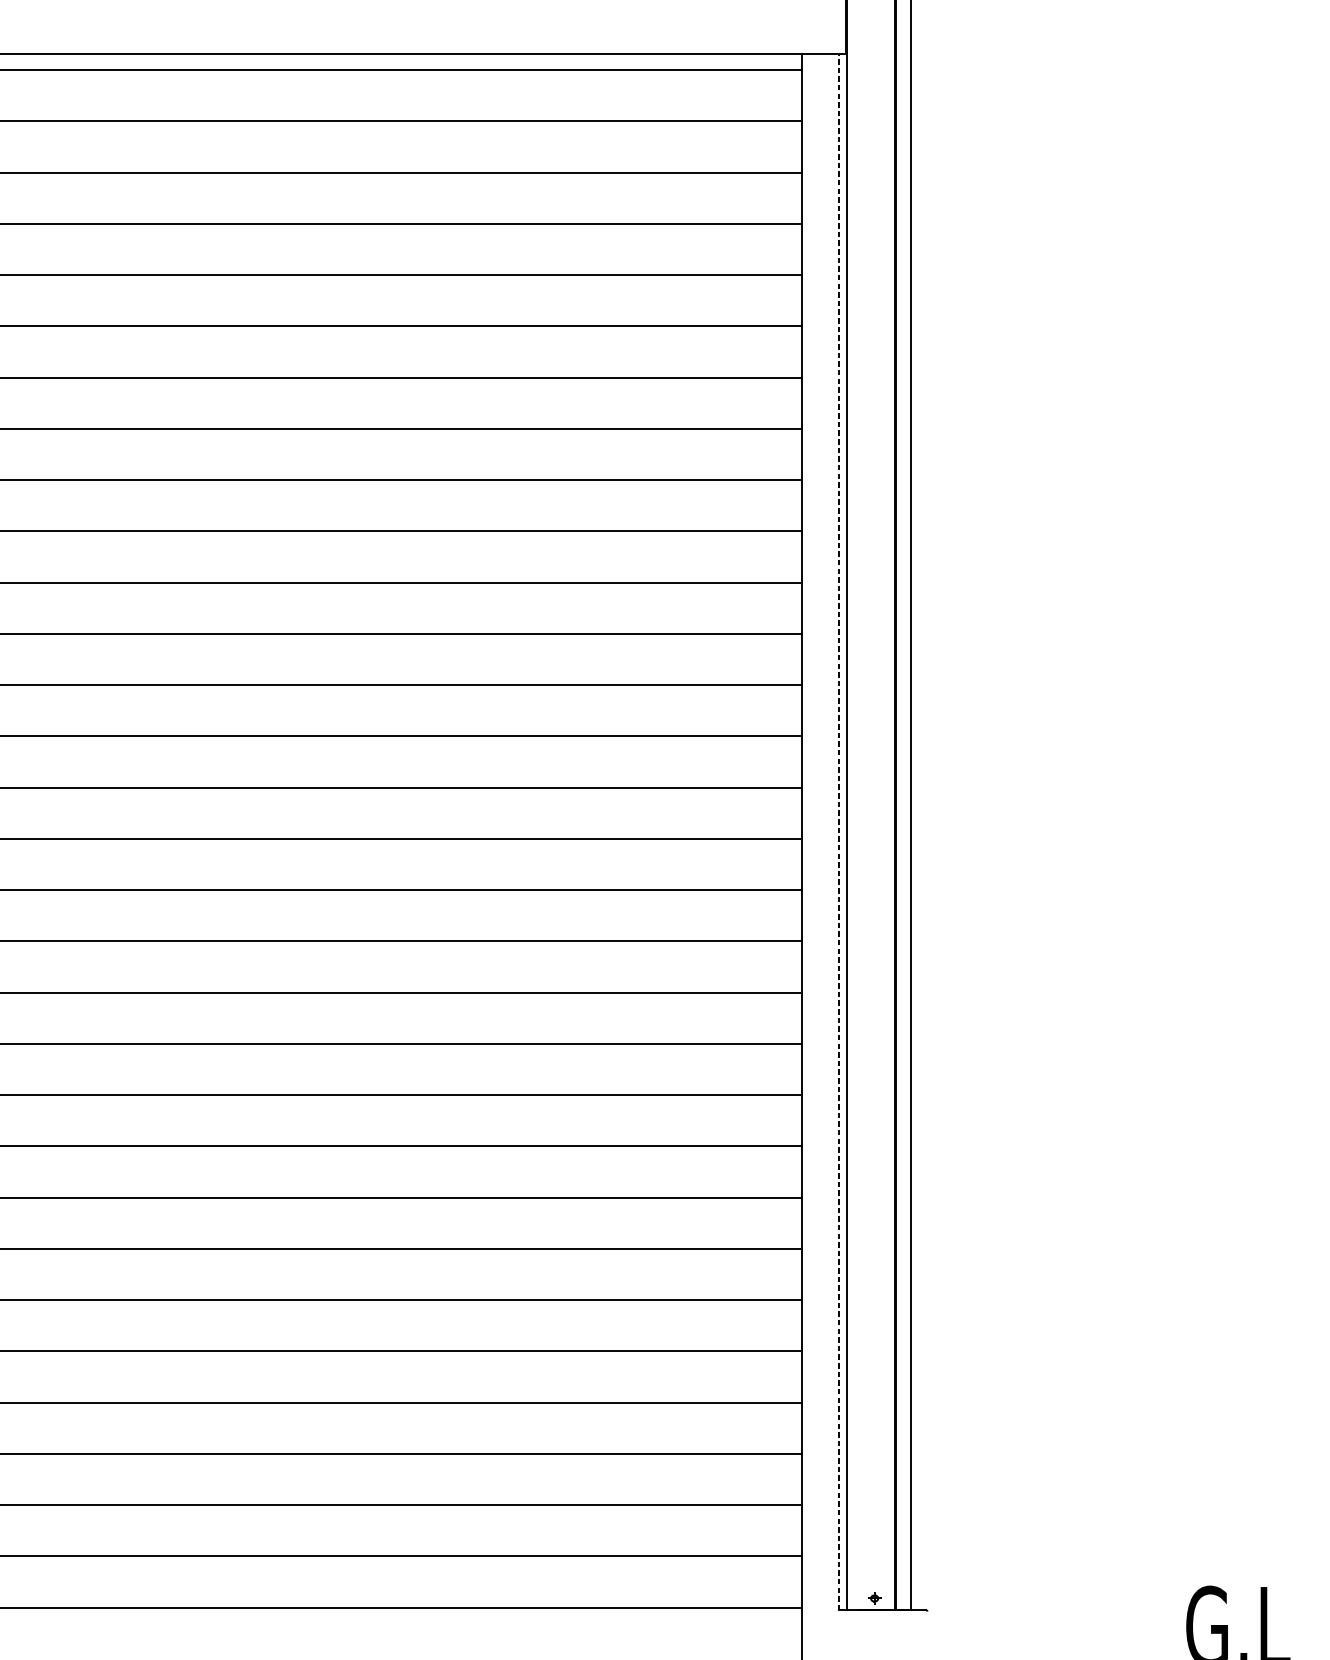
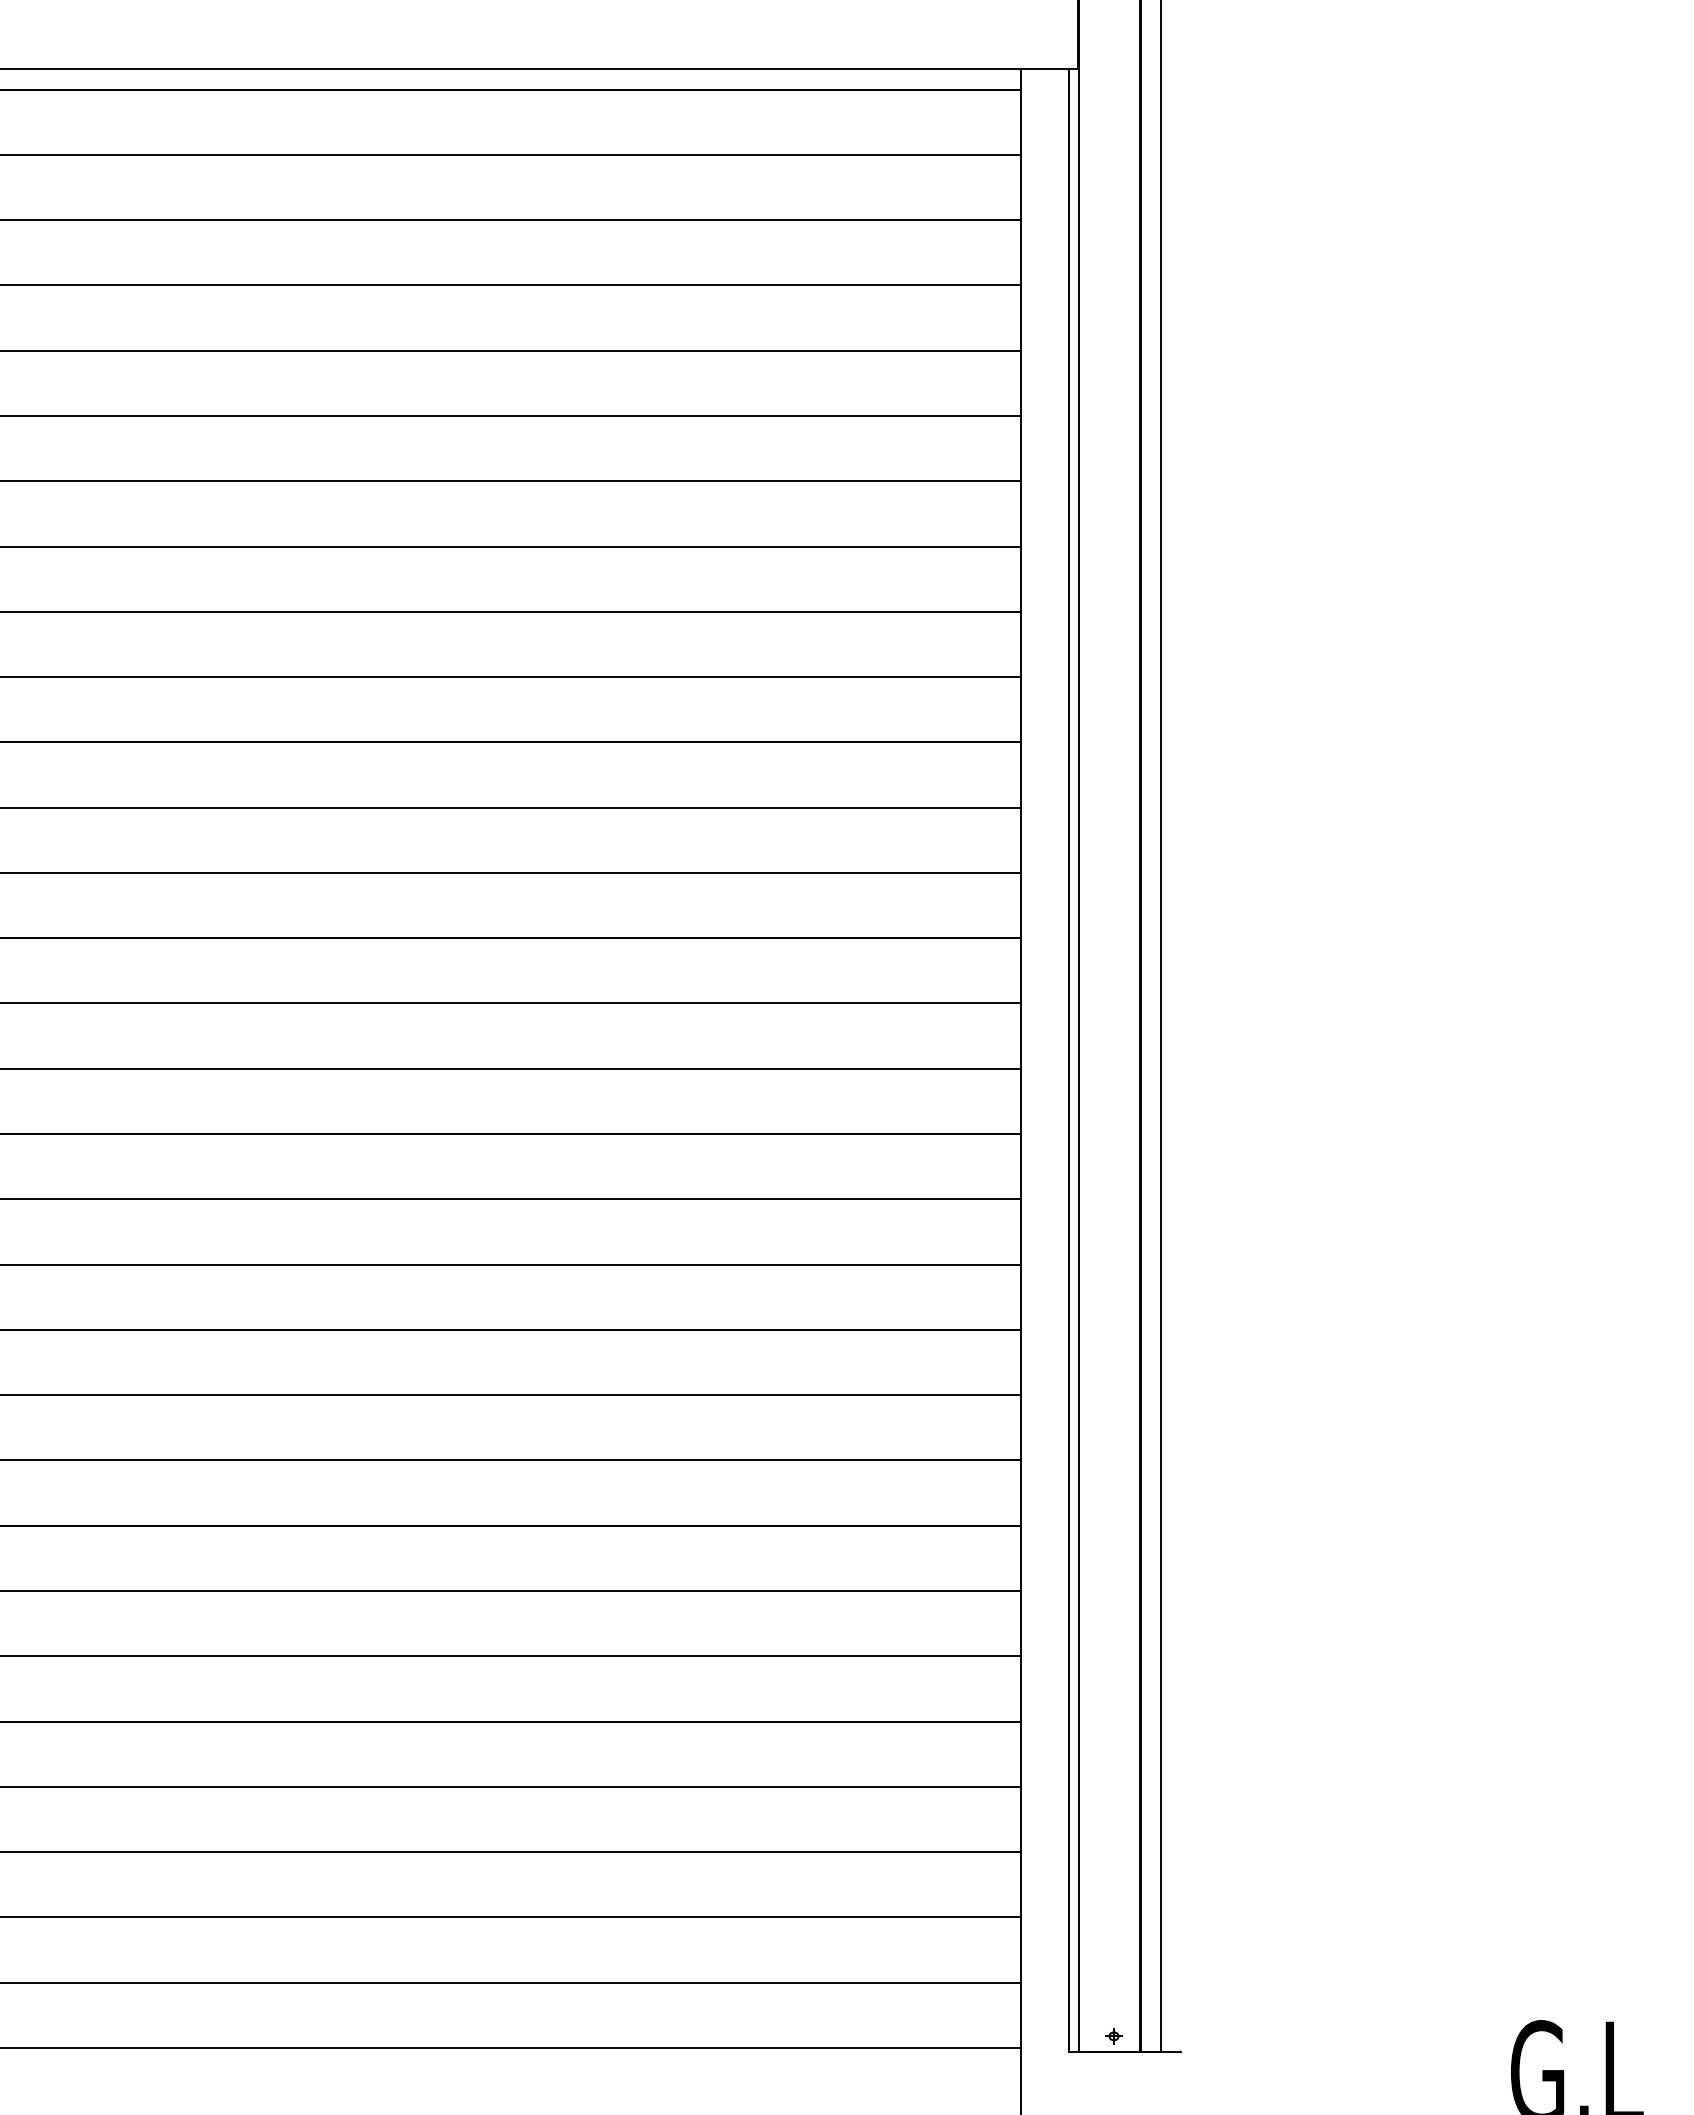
line: (838, 831) -> (1068, 1059), dashed -> solid

